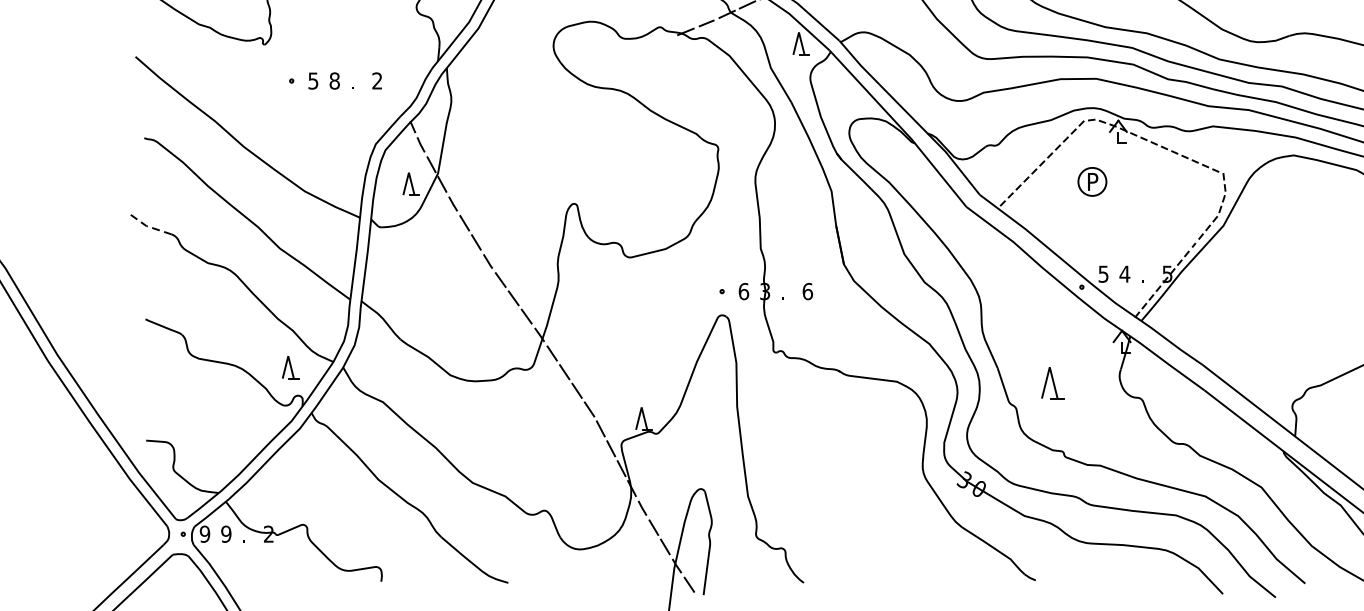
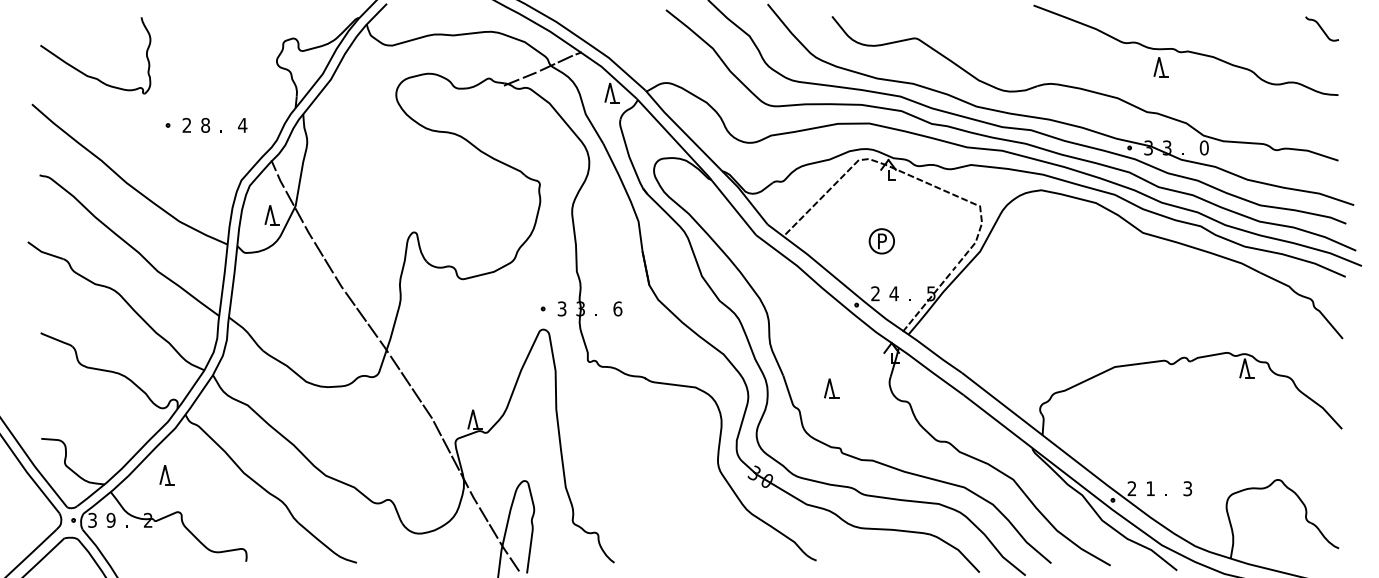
text: (312, 79) -> (186, 124), 5 -> 2
text: (377, 79) -> (242, 124), 2 -> 4
part: (1091, 182) -> (881, 241), moved
line: (149, 226) -> (44, 252), dashed -> solid
text: (1103, 273) -> (875, 293), 5 -> 2
text: (743, 291) -> (561, 308), 6 -> 3
part: (289, 367) -> (166, 475), moved
part: (1052, 382) -> (831, 388), size x0.71
text: (204, 534) -> (92, 520), 9 -> 3

